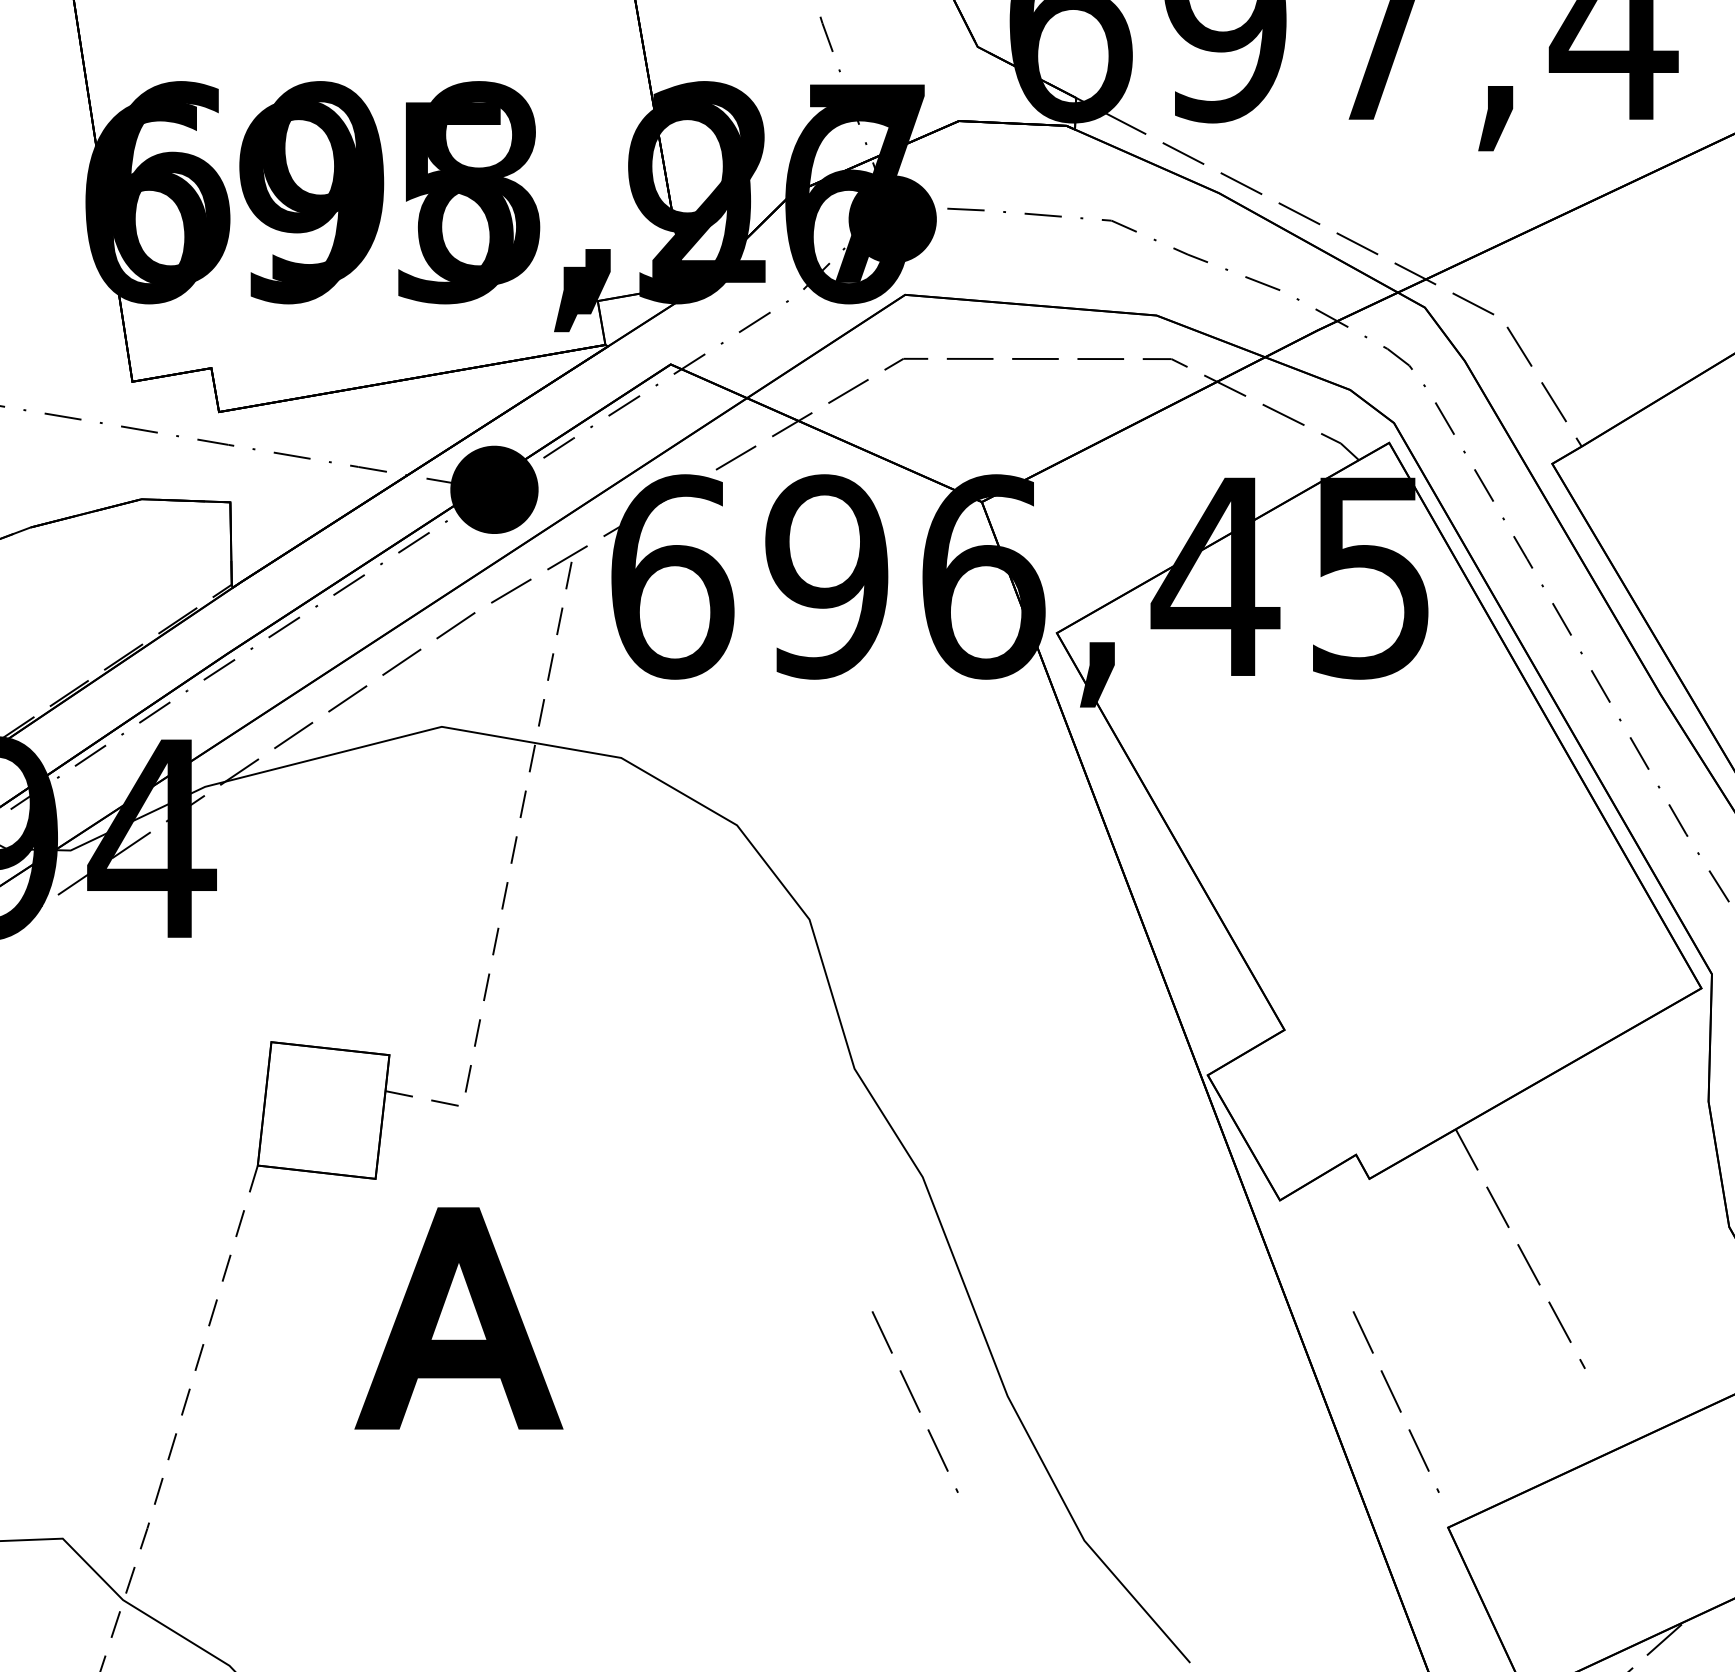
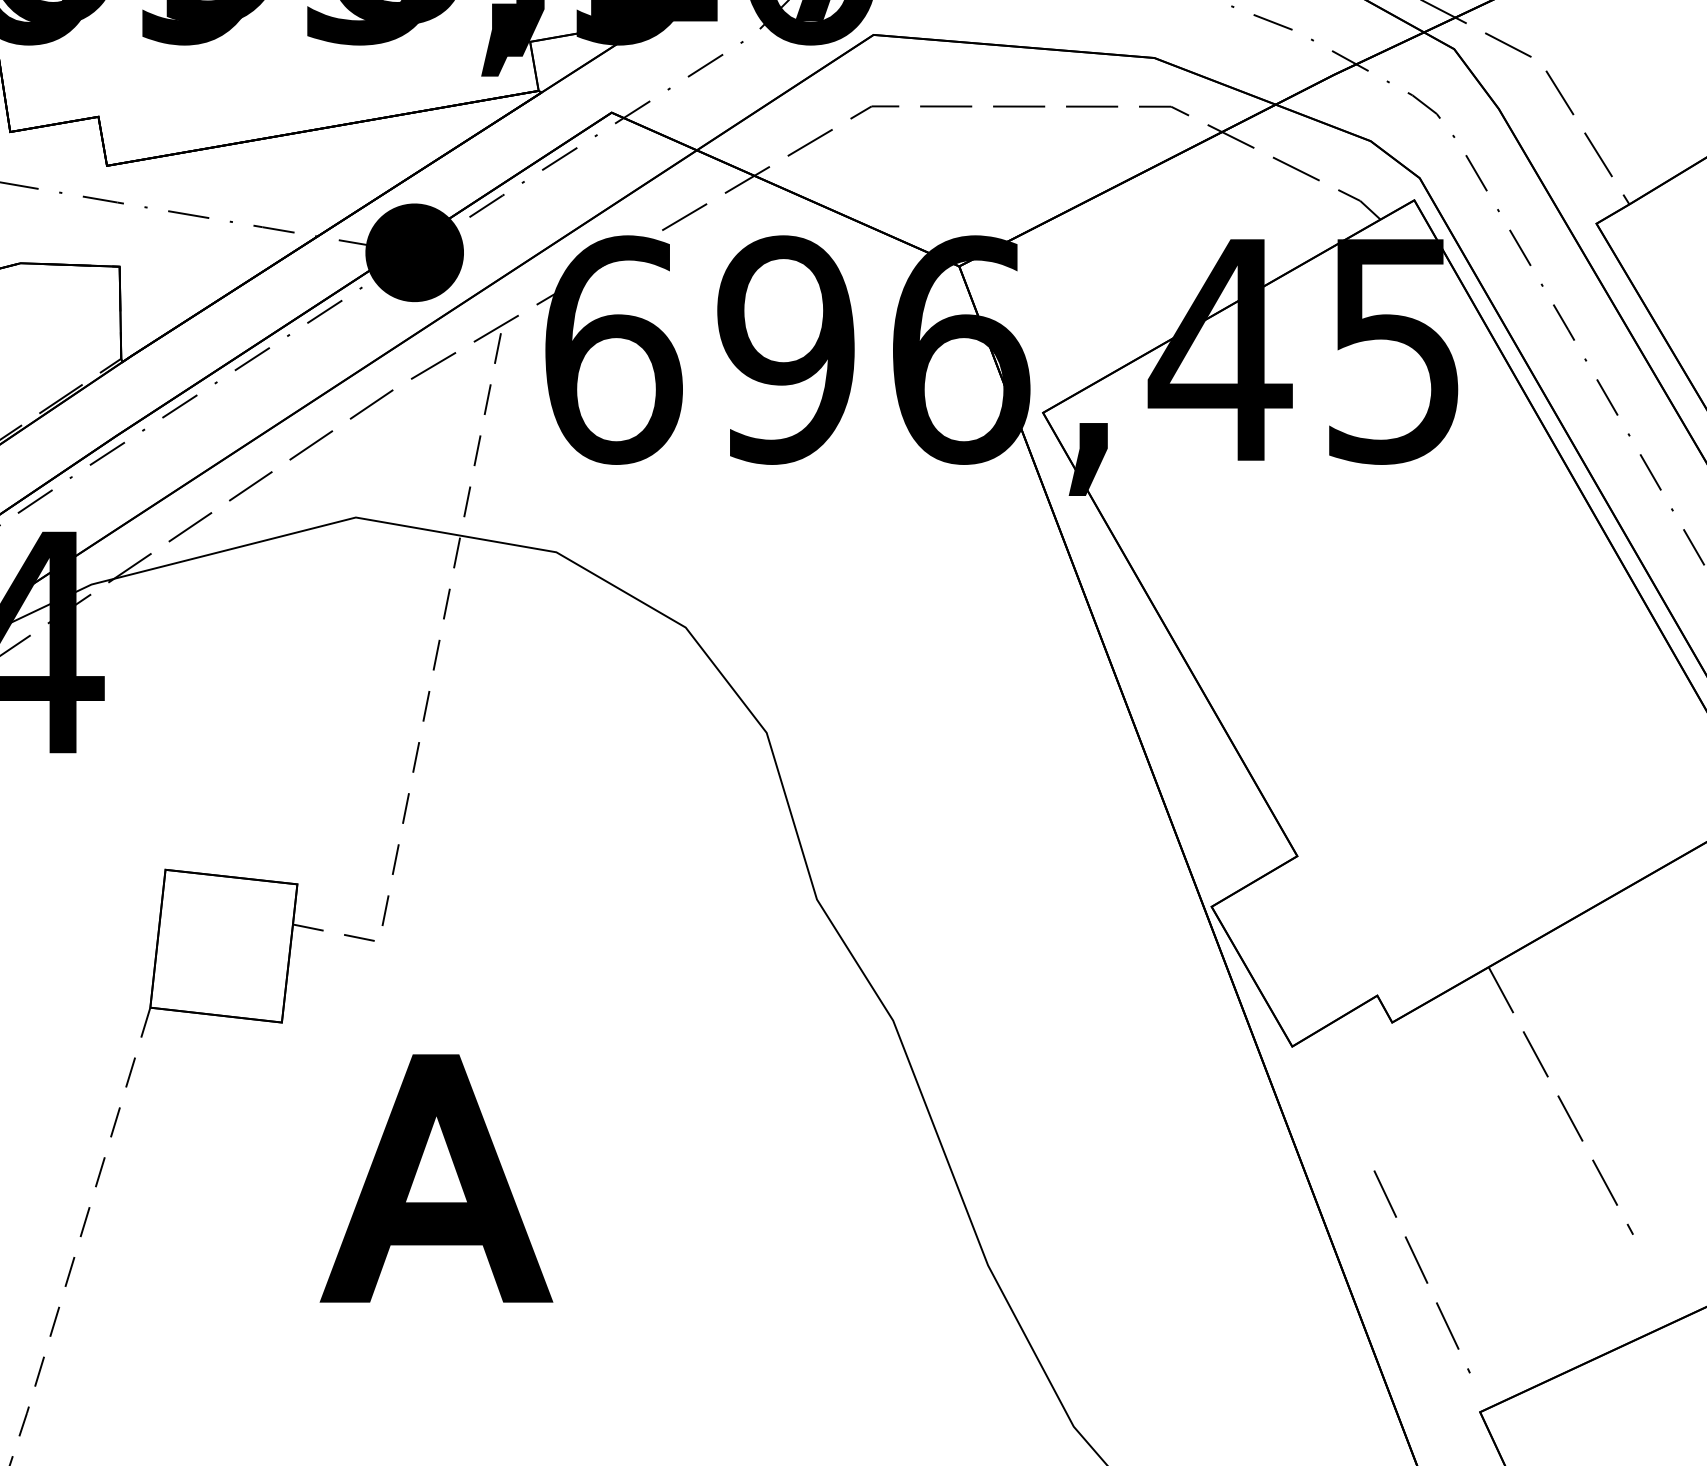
part: (458, 1318) -> (435, 1178), moved
line: (914, 1401) -> (883, 1271), removed

